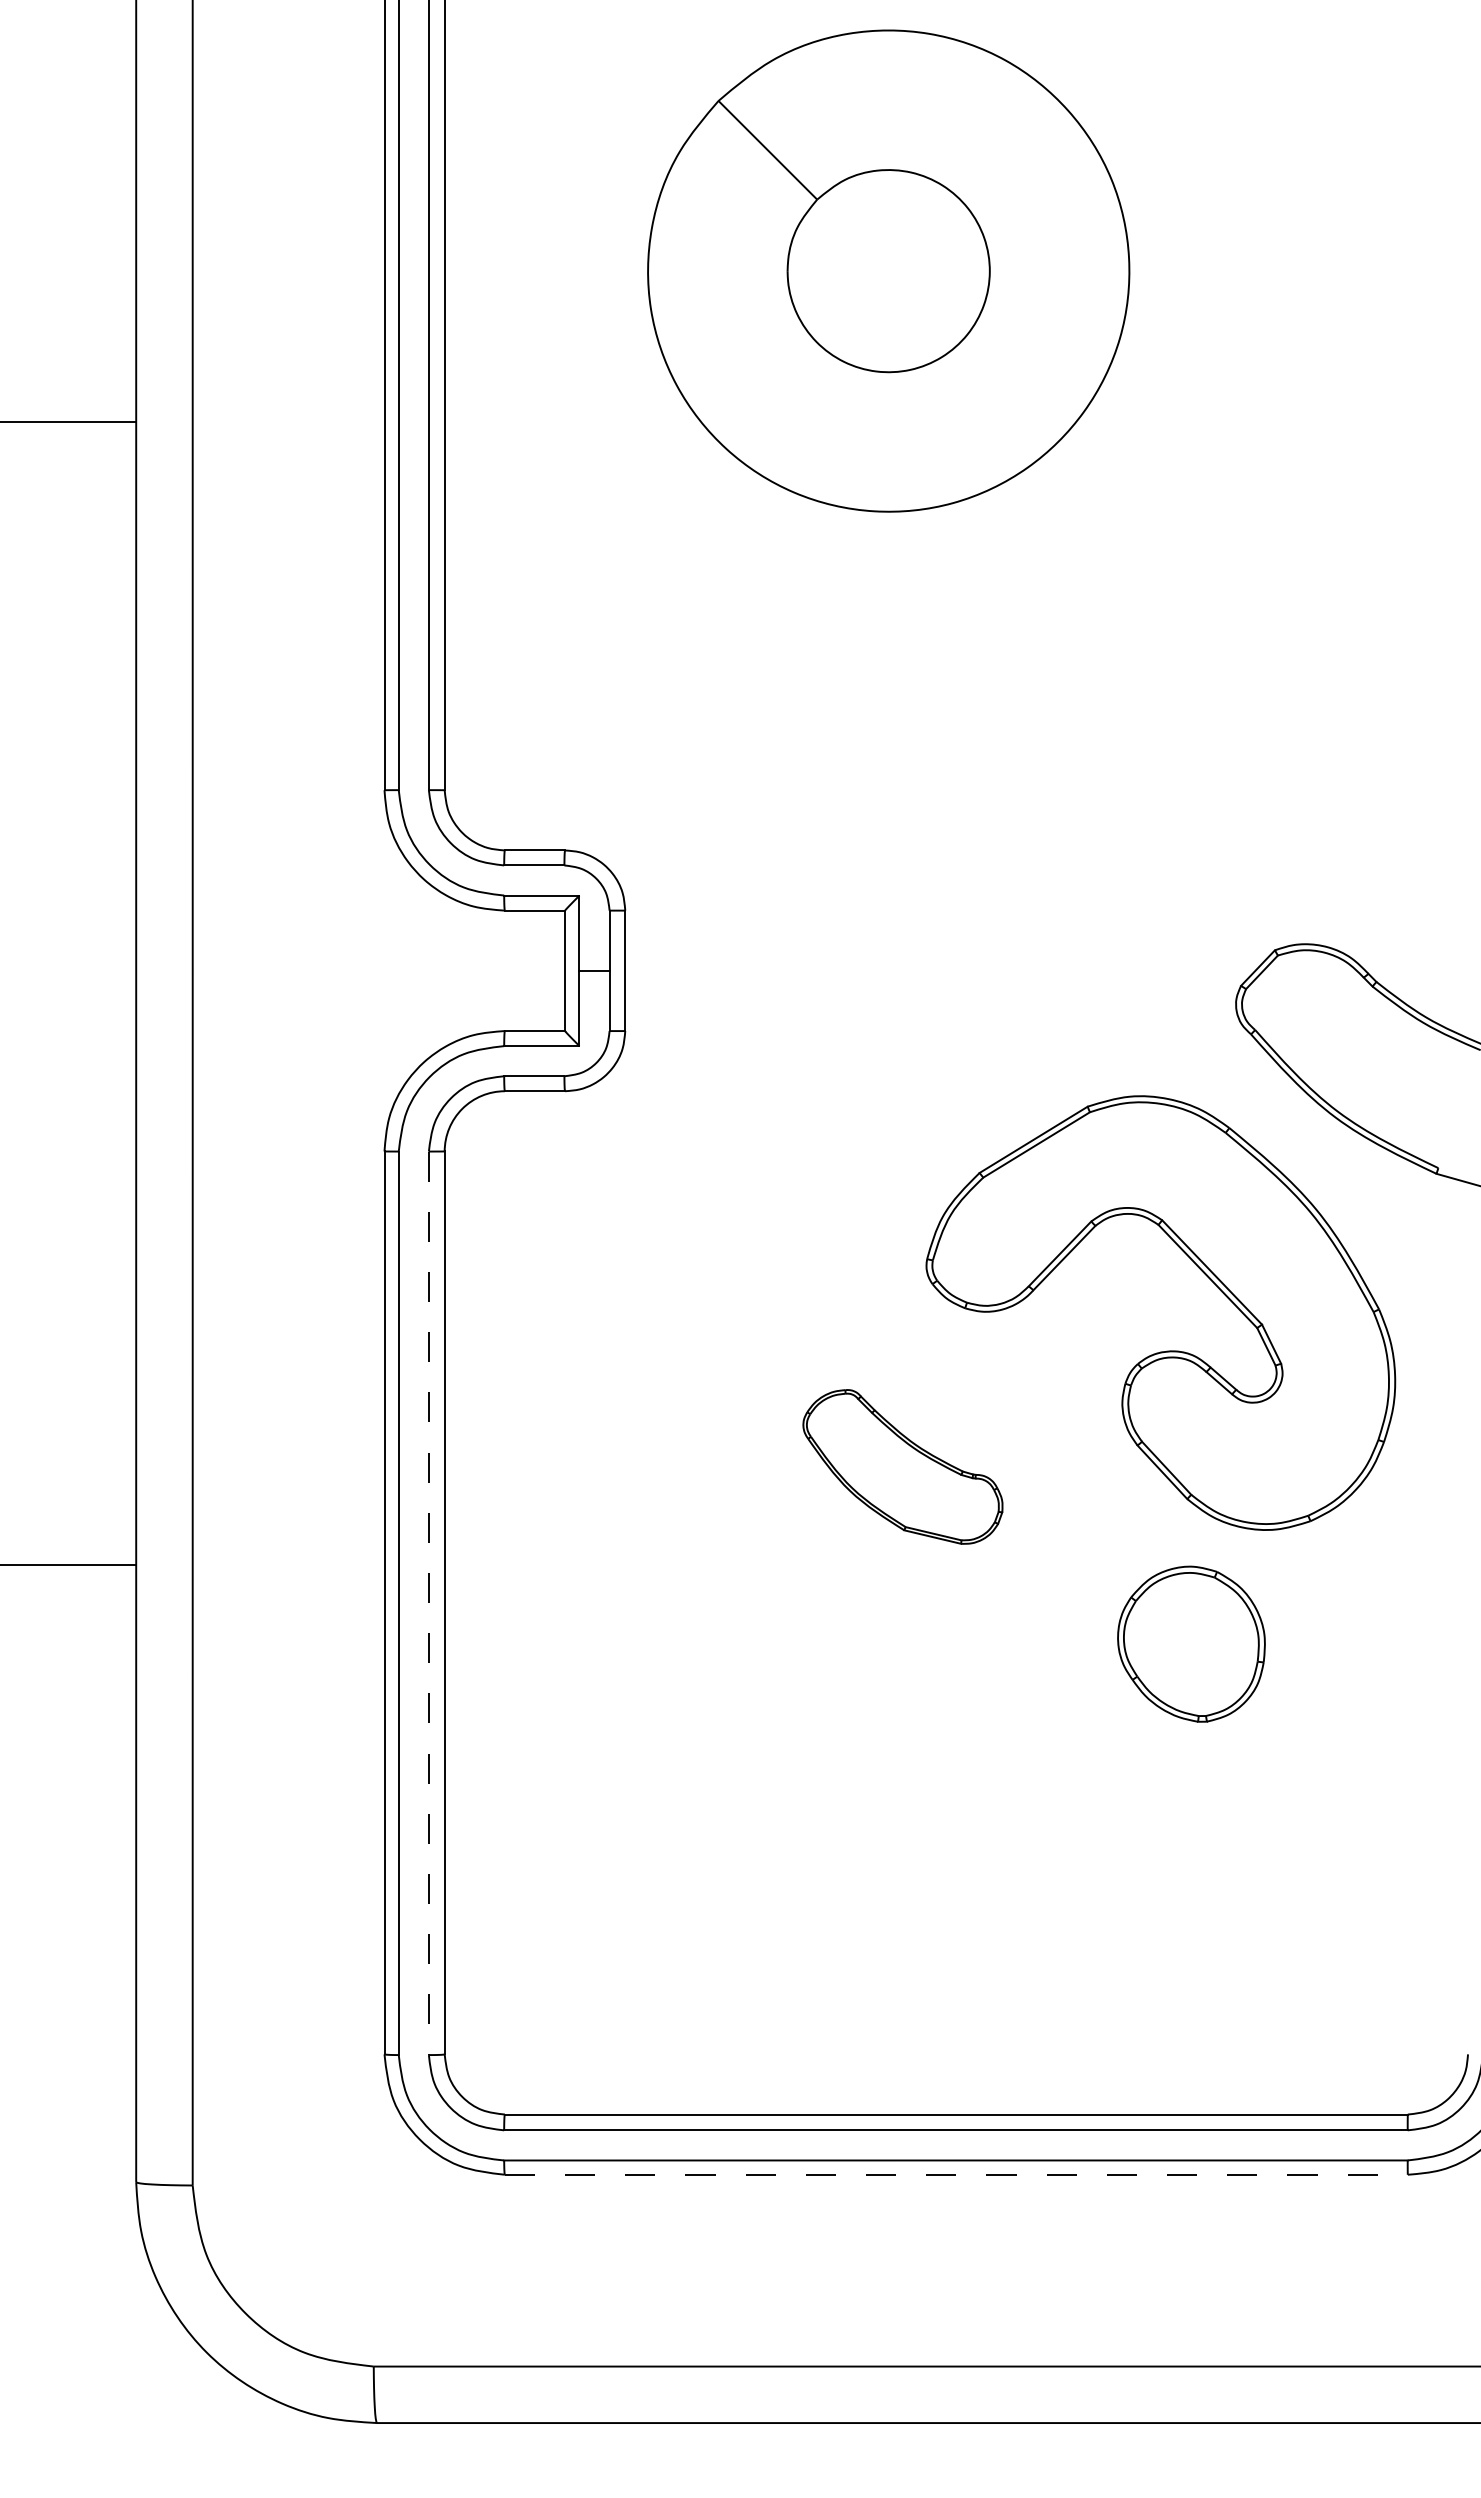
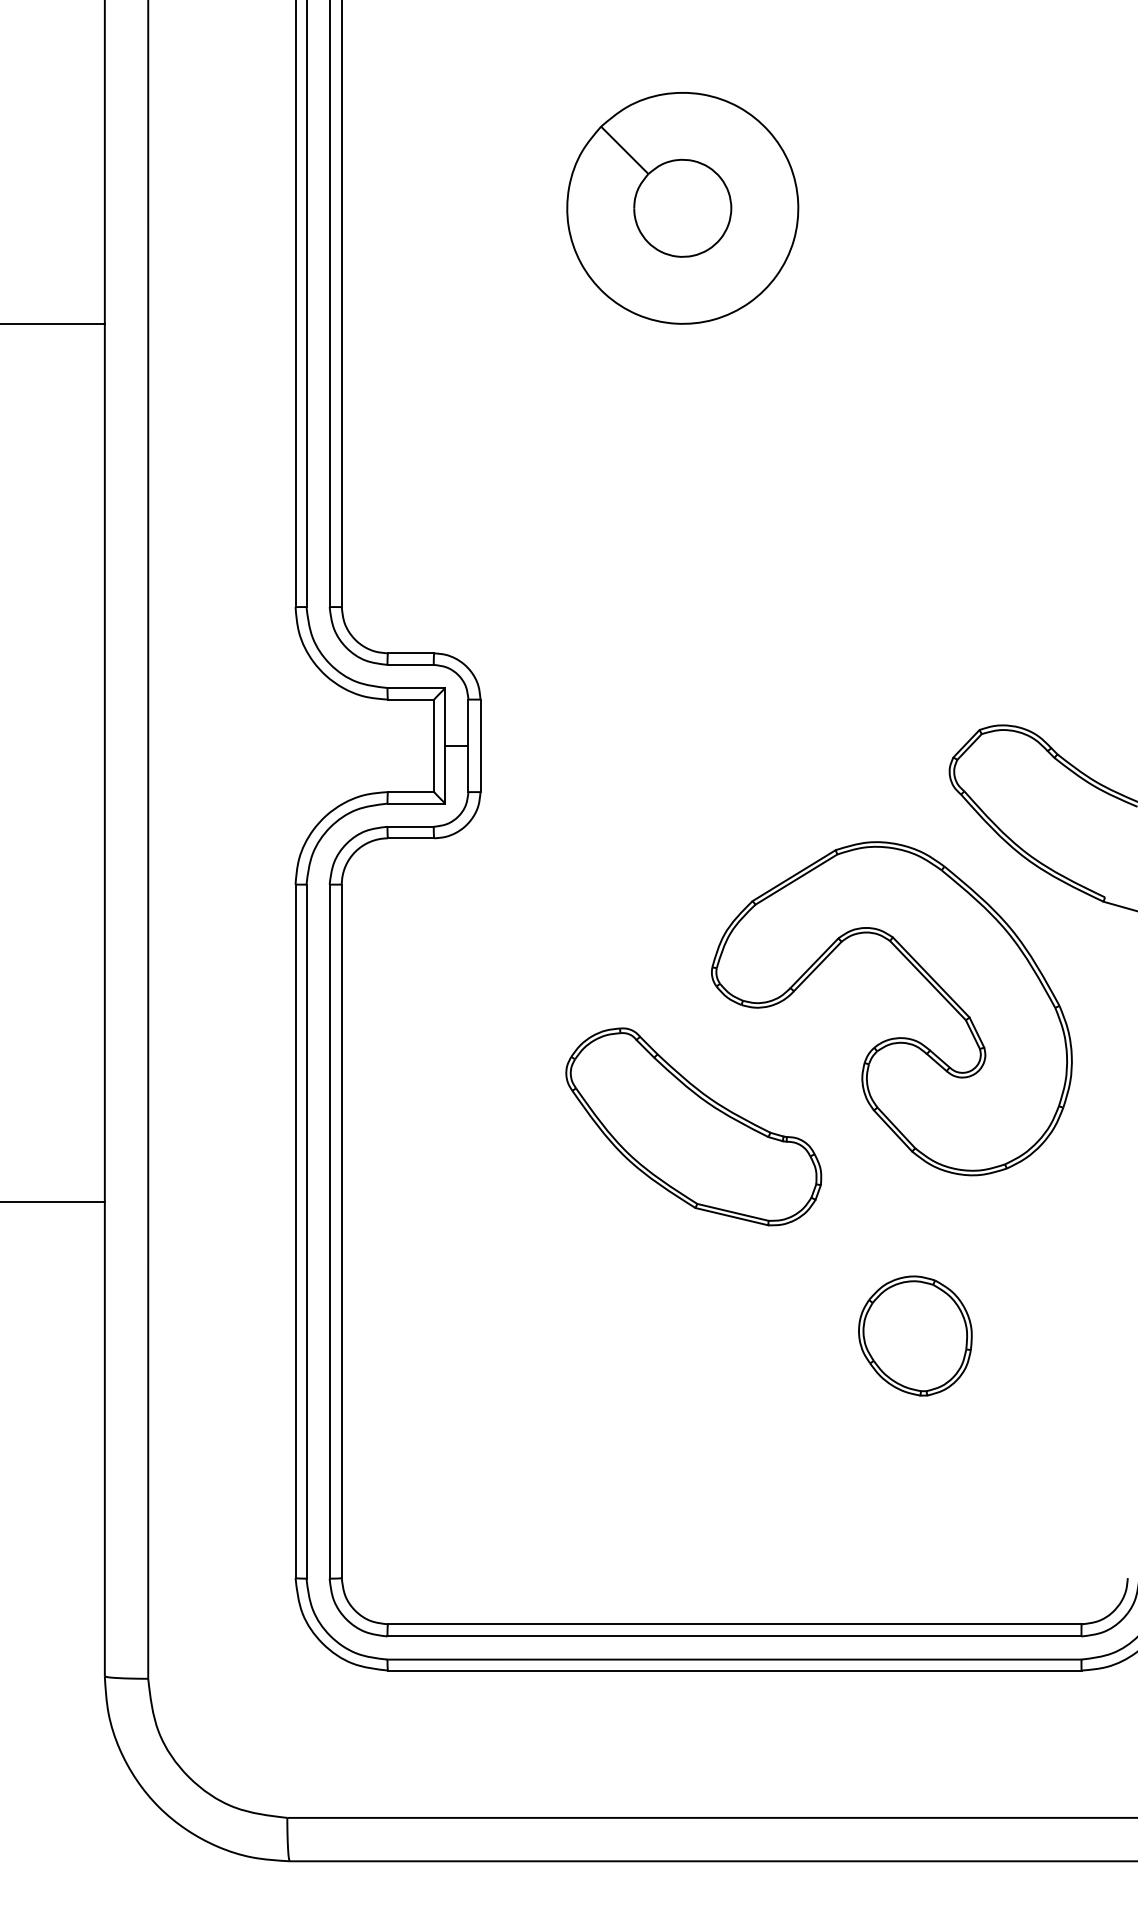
part: (888, 270) -> (682, 207), size x0.62
part: (902, 1466) -> (693, 1126), size x1.67
line: (428, 1603) -> (329, 1231), dashed -> solid
part: (1191, 1643) -> (915, 1335), moved
line: (956, 2174) -> (734, 1670), dashed -> solid

